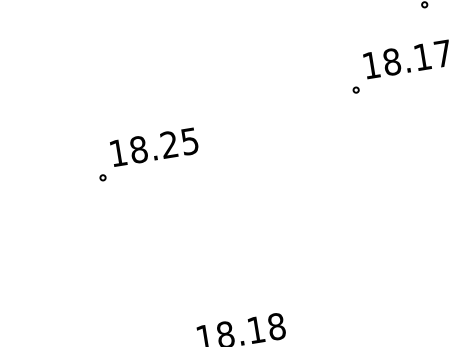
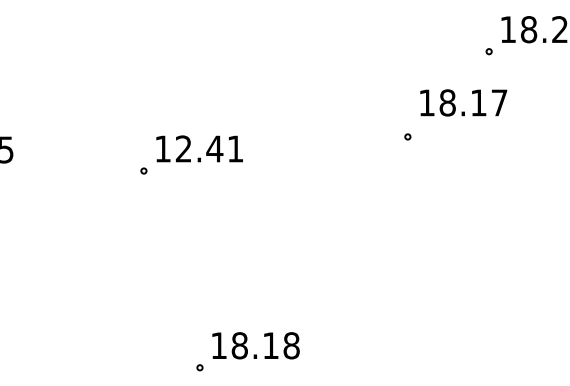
part: (355, 89) -> (407, 136), moved
text: (164, 145) -> (209, 148), 18.25 -> 12.41

